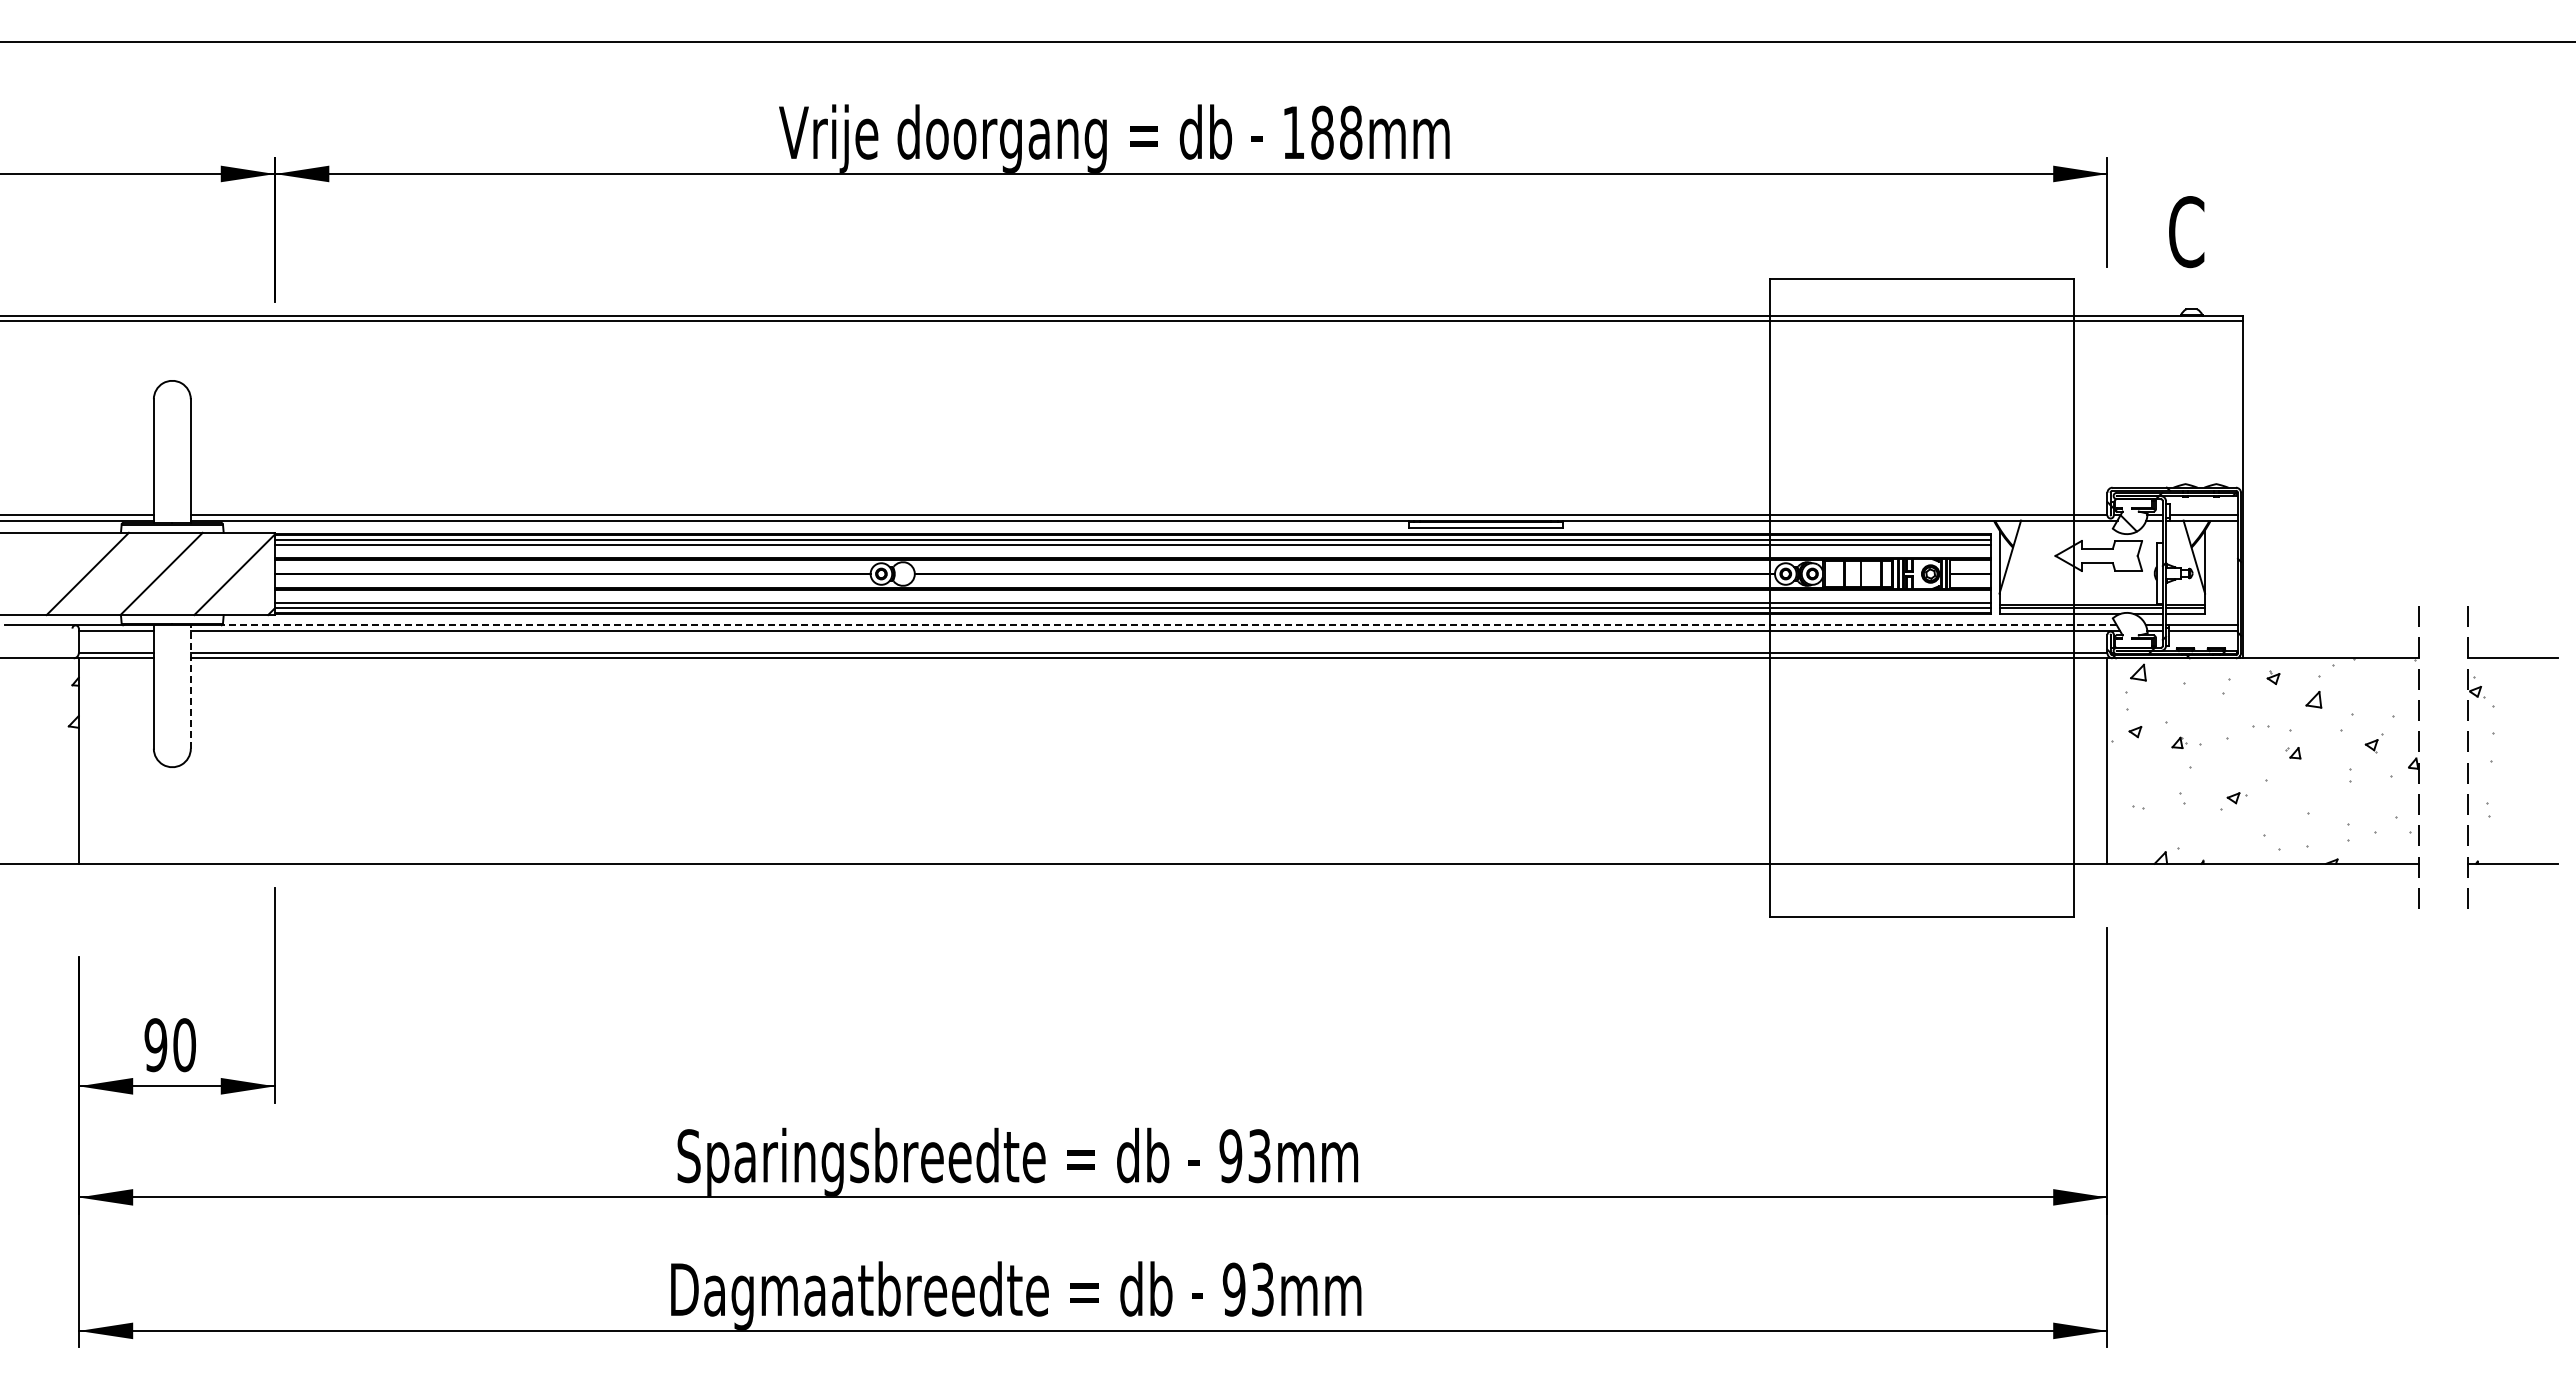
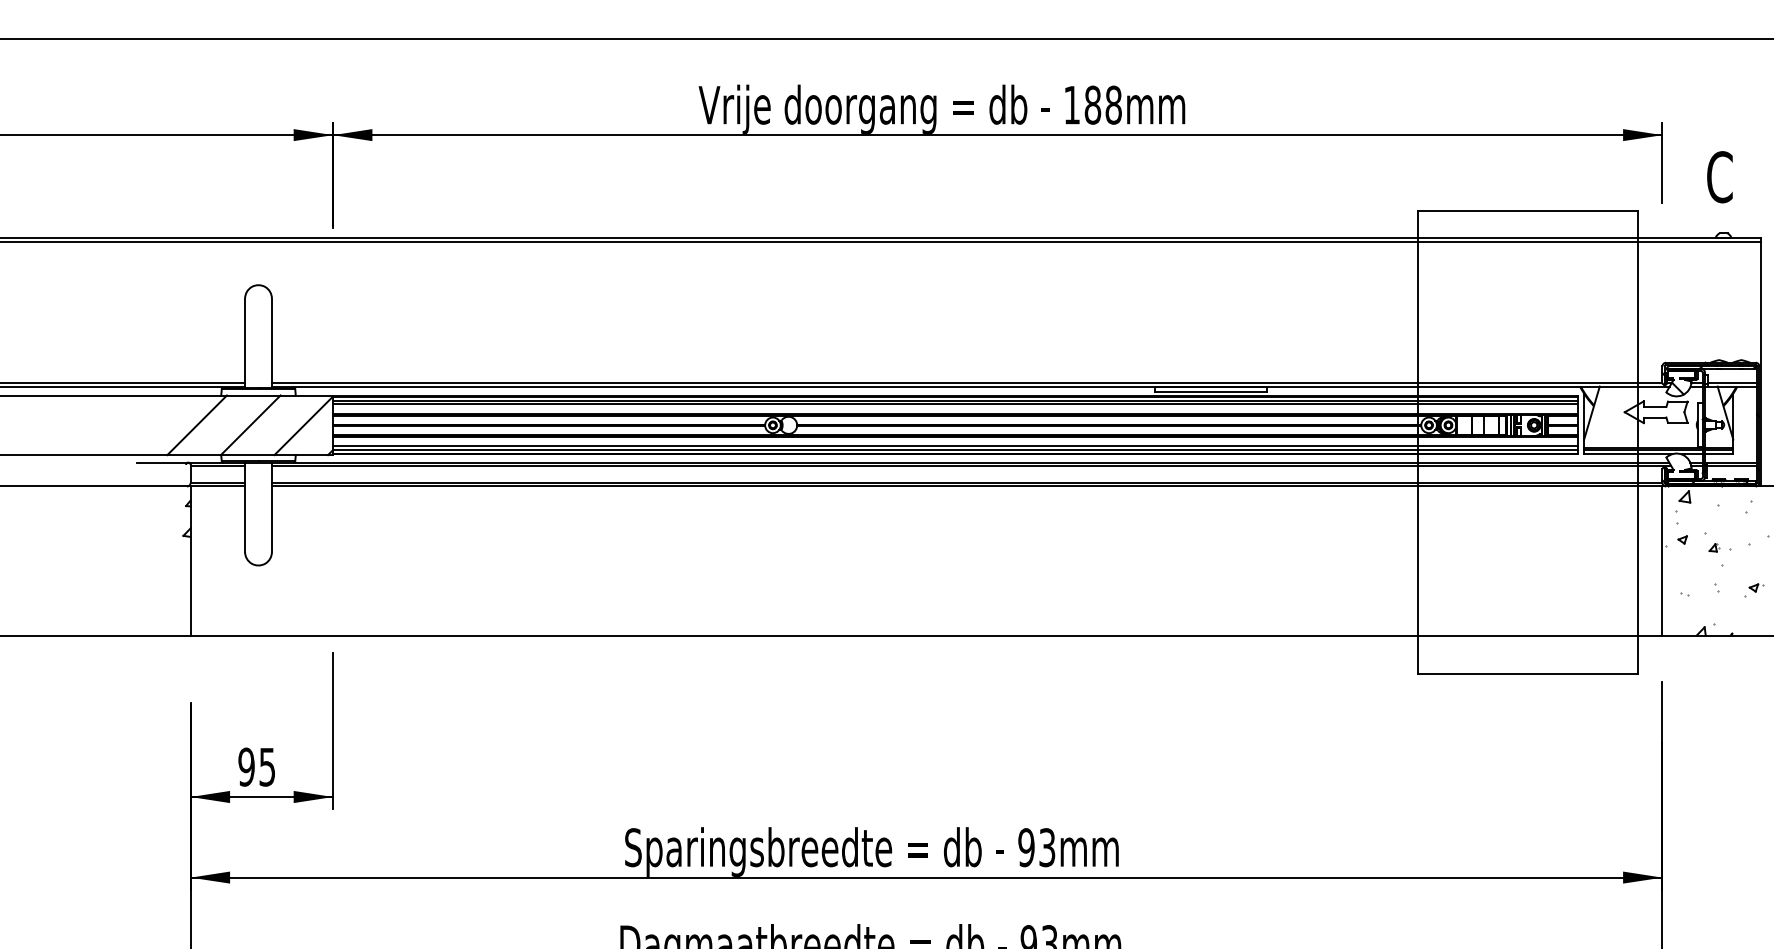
line: (1168, 625) -> (981, 462), dashed -> solid
line: (190, 687) -> (271, 507), dashed -> solid
text: (184, 1045) -> (267, 767), 90 -> 95

